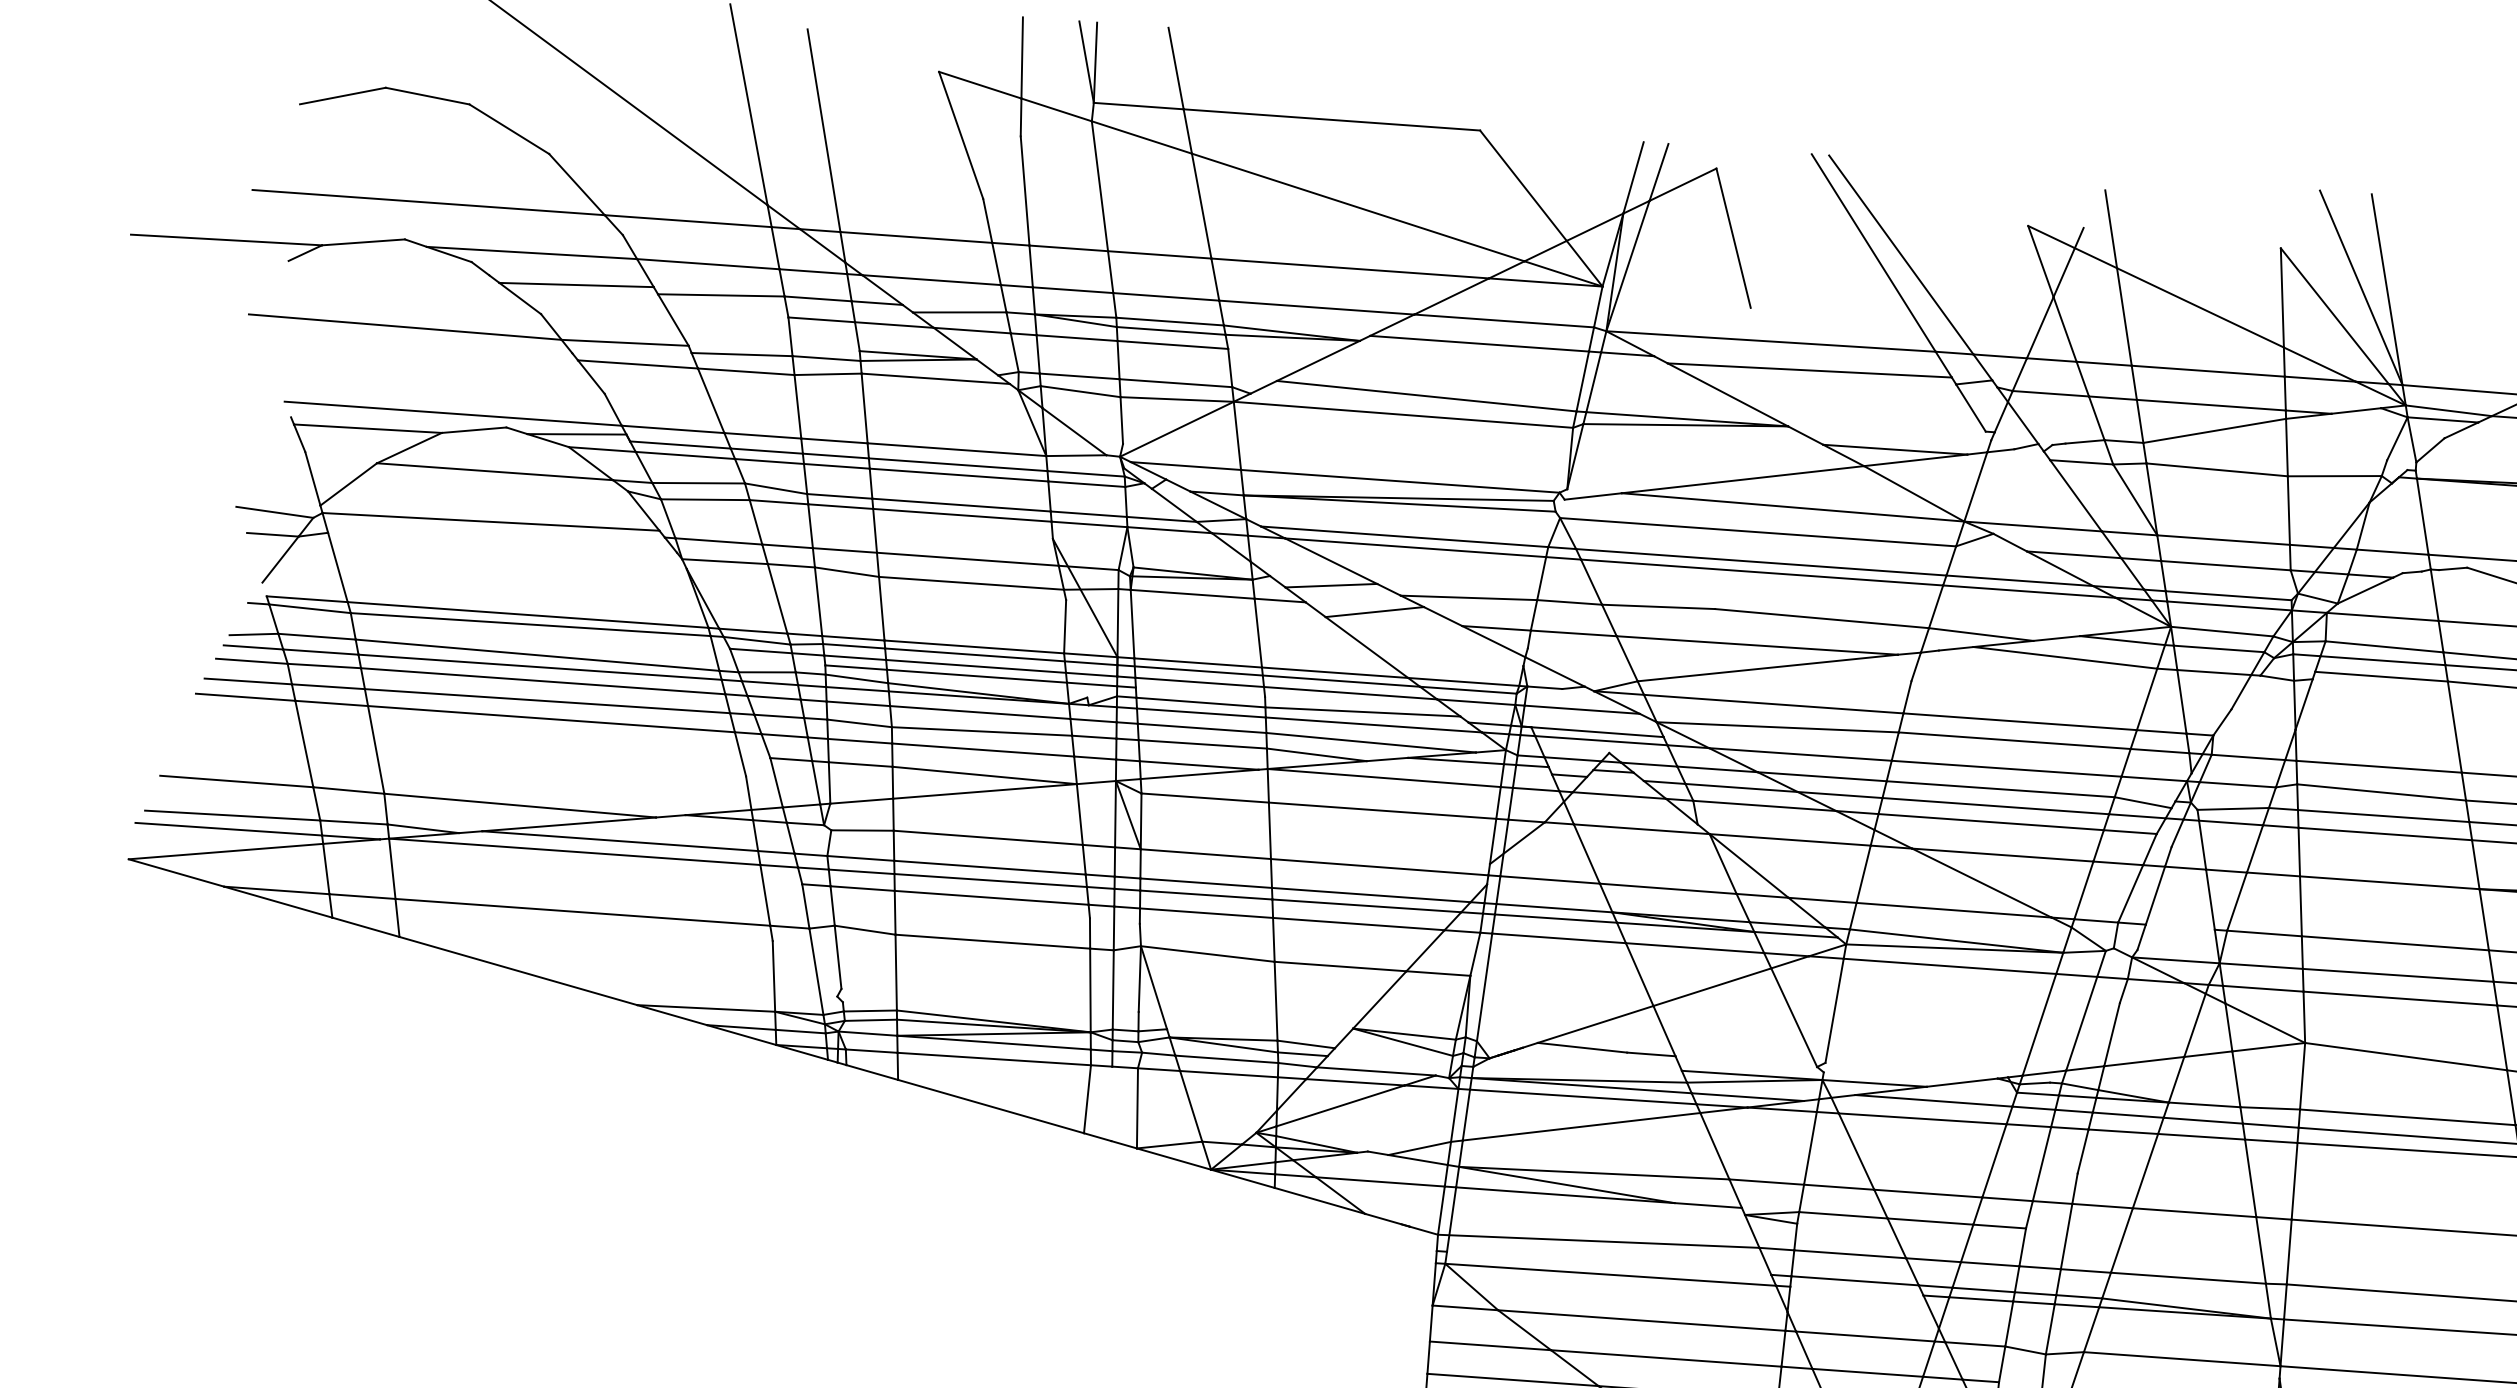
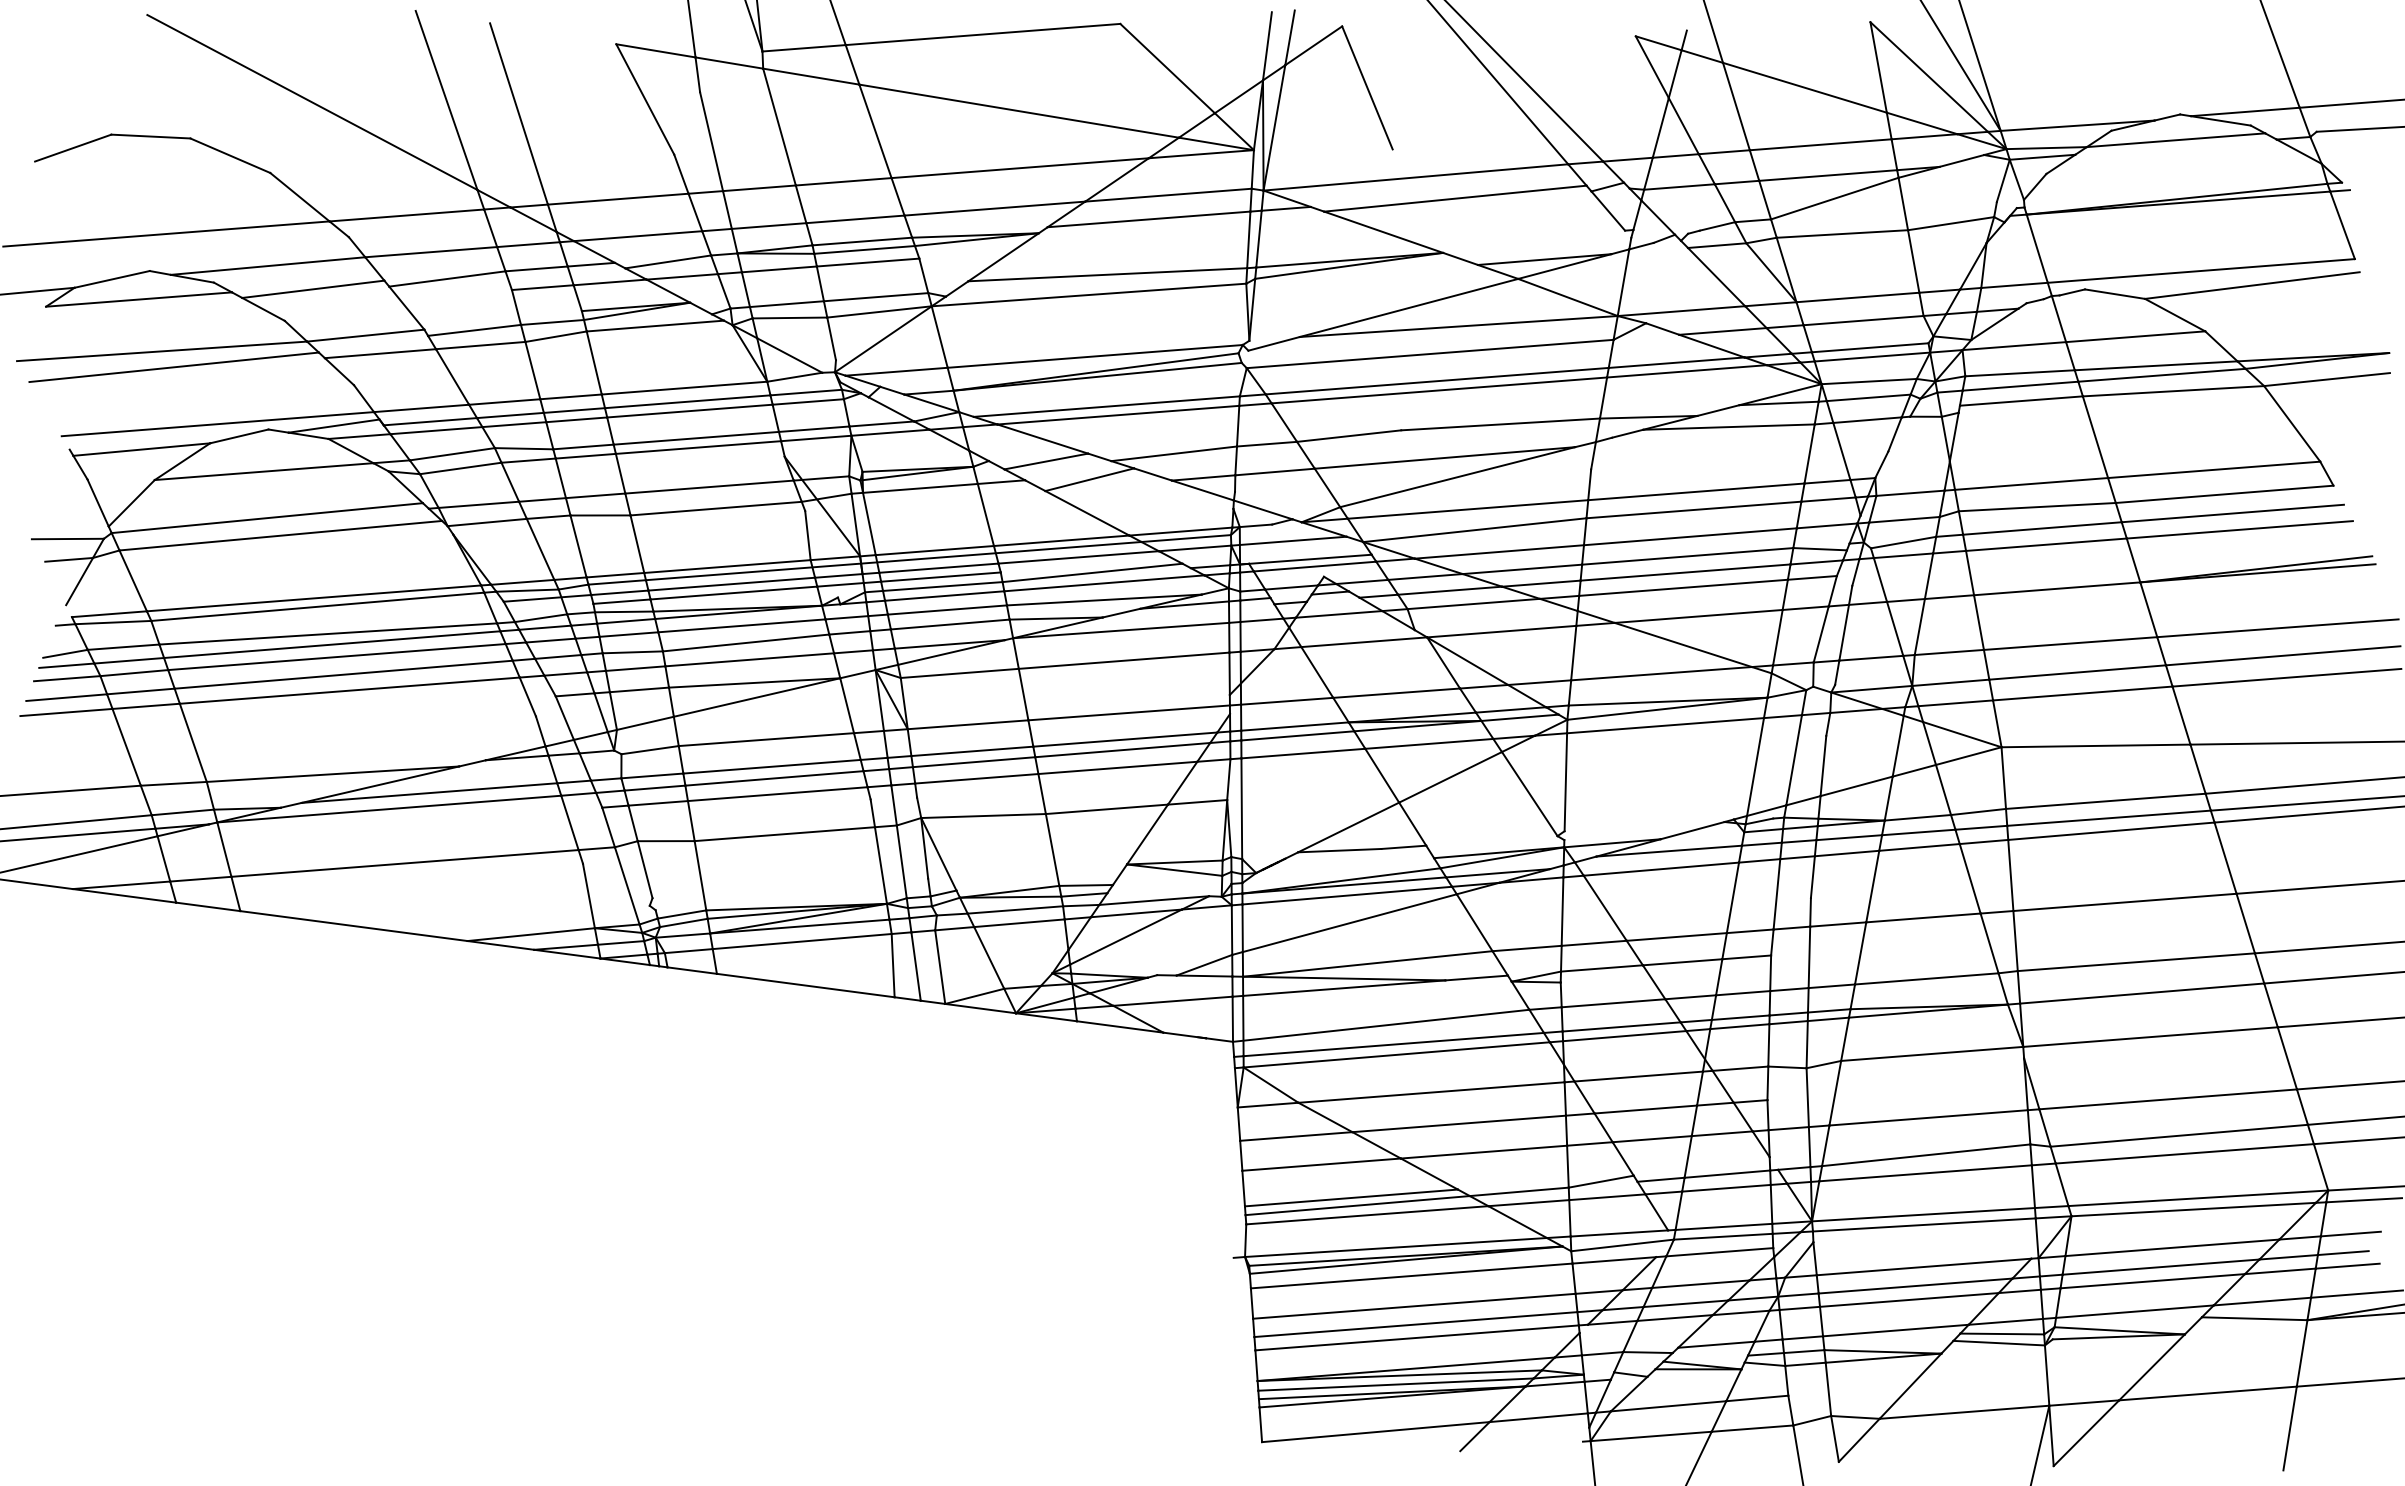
line: (389, 268) -> (139, 299), added
line: (414, 346) -> (173, 367), added
line: (502, 542) -> (280, 535), added
line: (1200, 691) -> (940, 576), added
line: (2180, 926) -> (1871, 657), added
line: (1111, 1103) -> (915, 966), added
line: (1608, 1263) -> (1393, 1044), added
line: (1856, 1291) -> (1624, 1036), added

